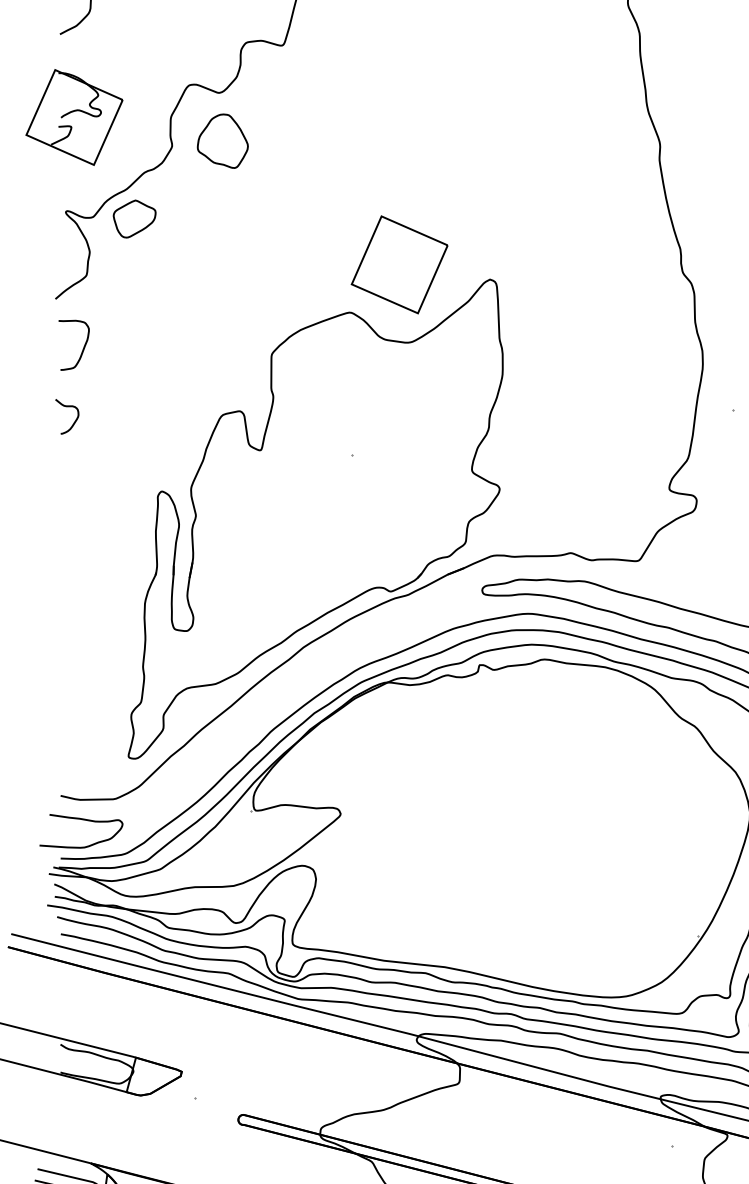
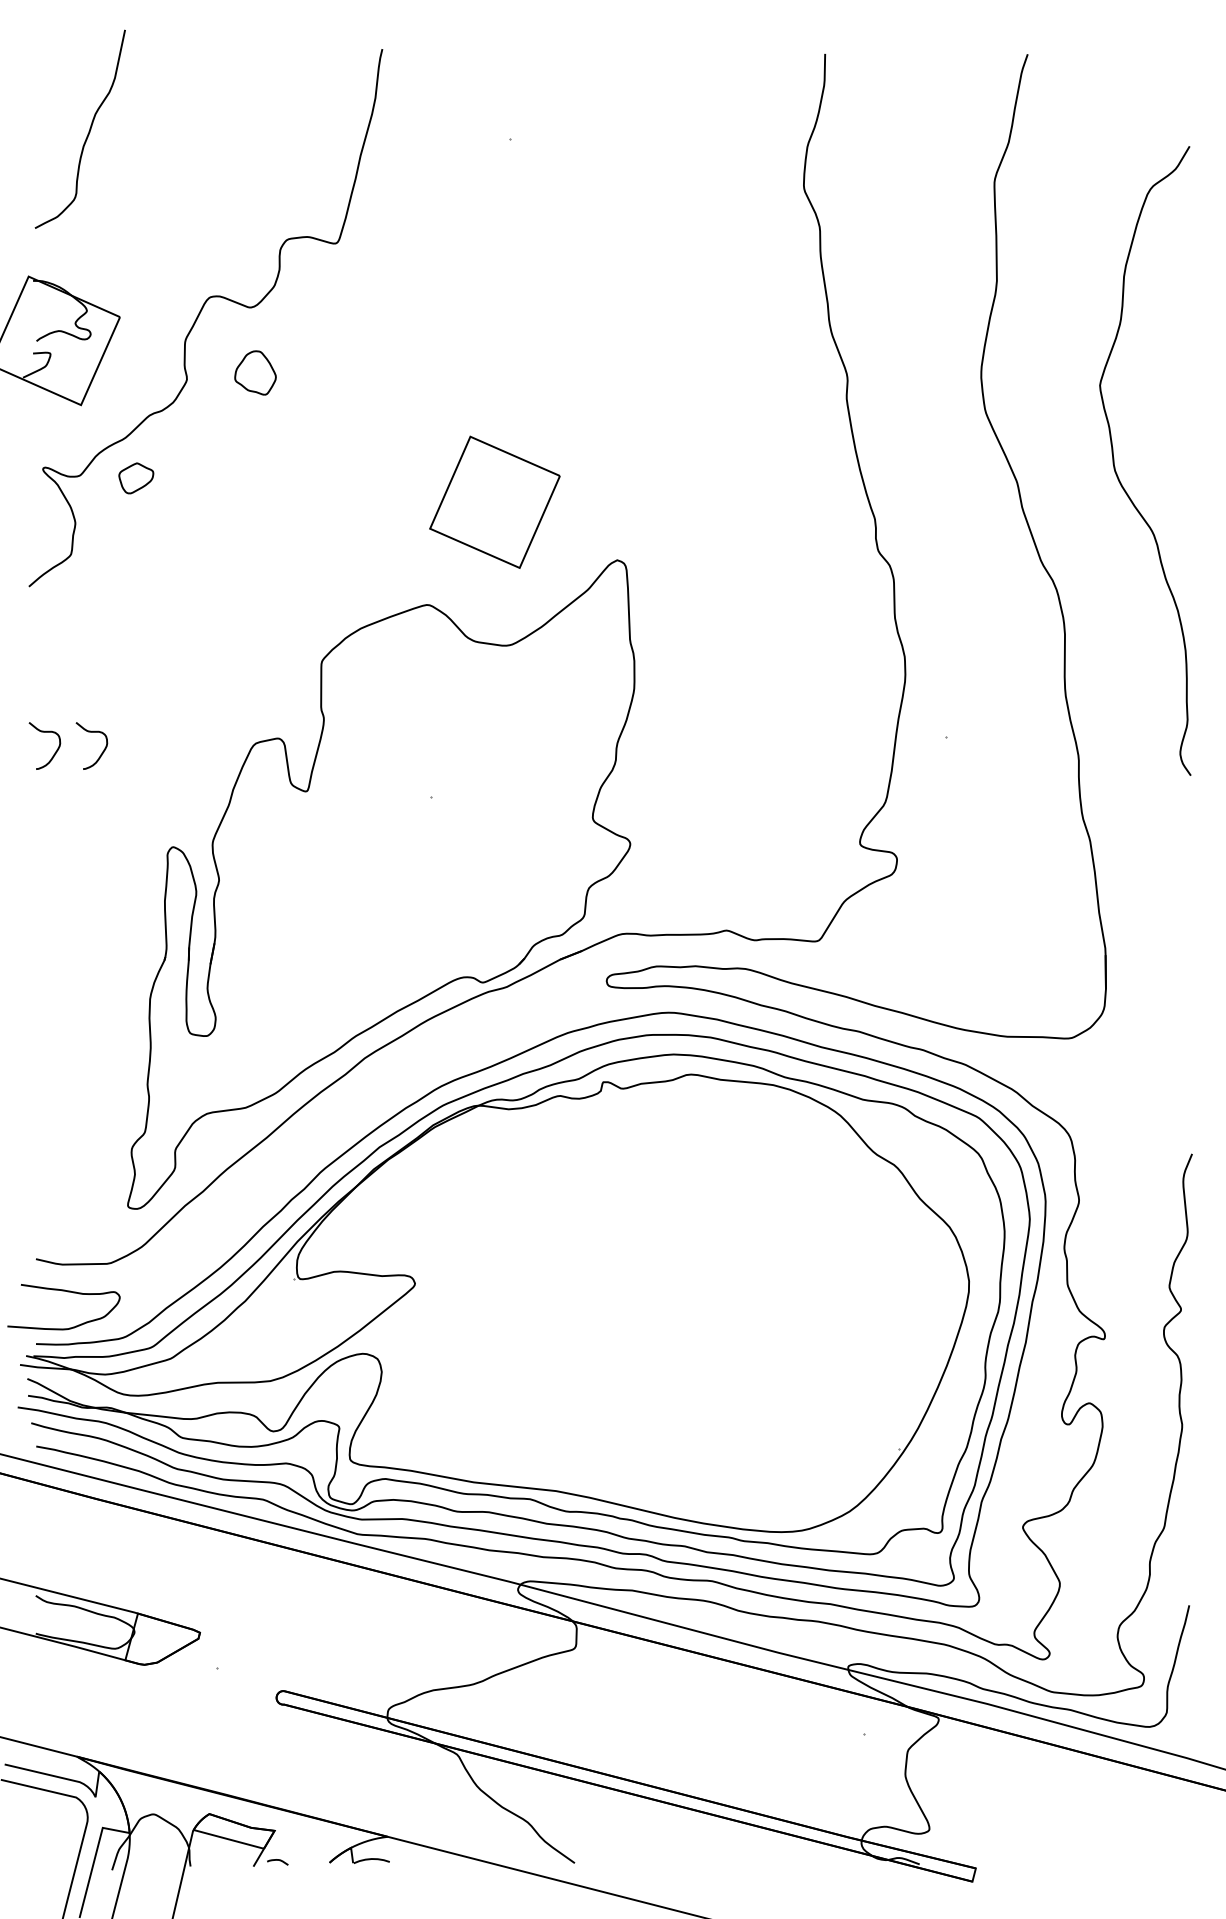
part: (222, 140) -> (255, 372), size x0.6
part: (134, 219) -> (136, 478), size x0.6
part: (399, 264) -> (494, 501), moved
curve: (82, 349) -> (65, 655), removed
curve: (109, 420) -> (102, 751), added

